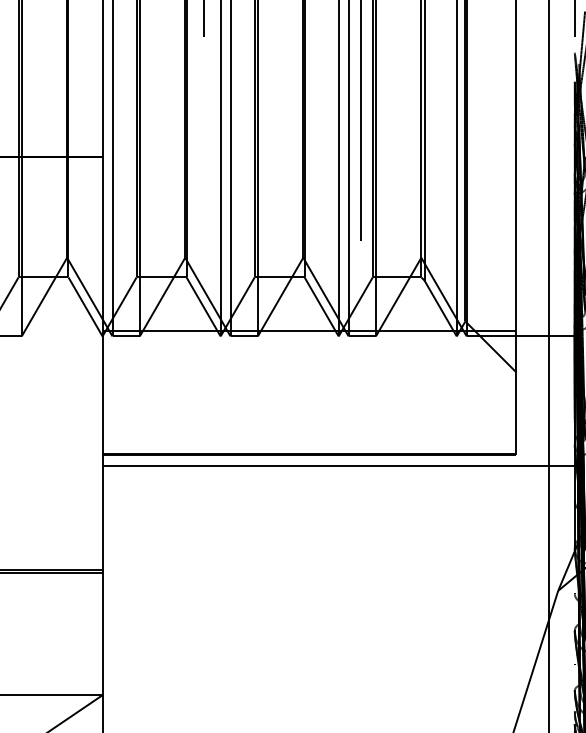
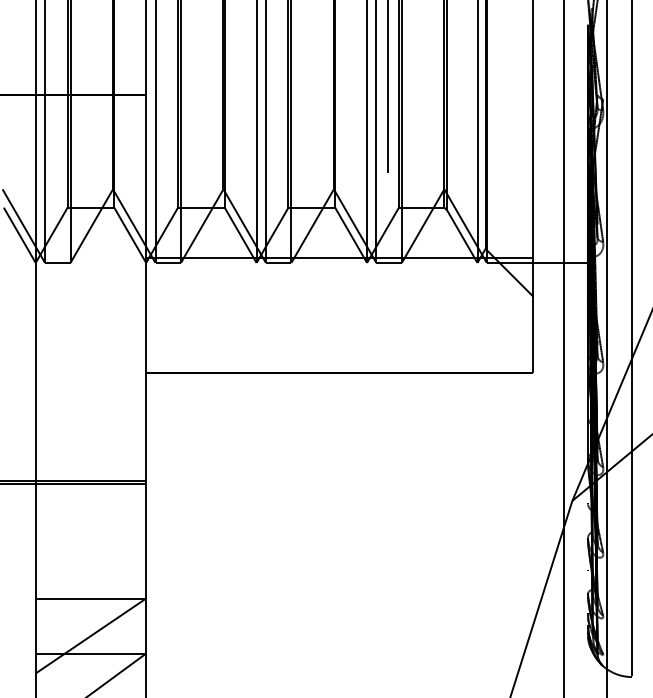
line: (338, 466) -> (366, 384), removed

